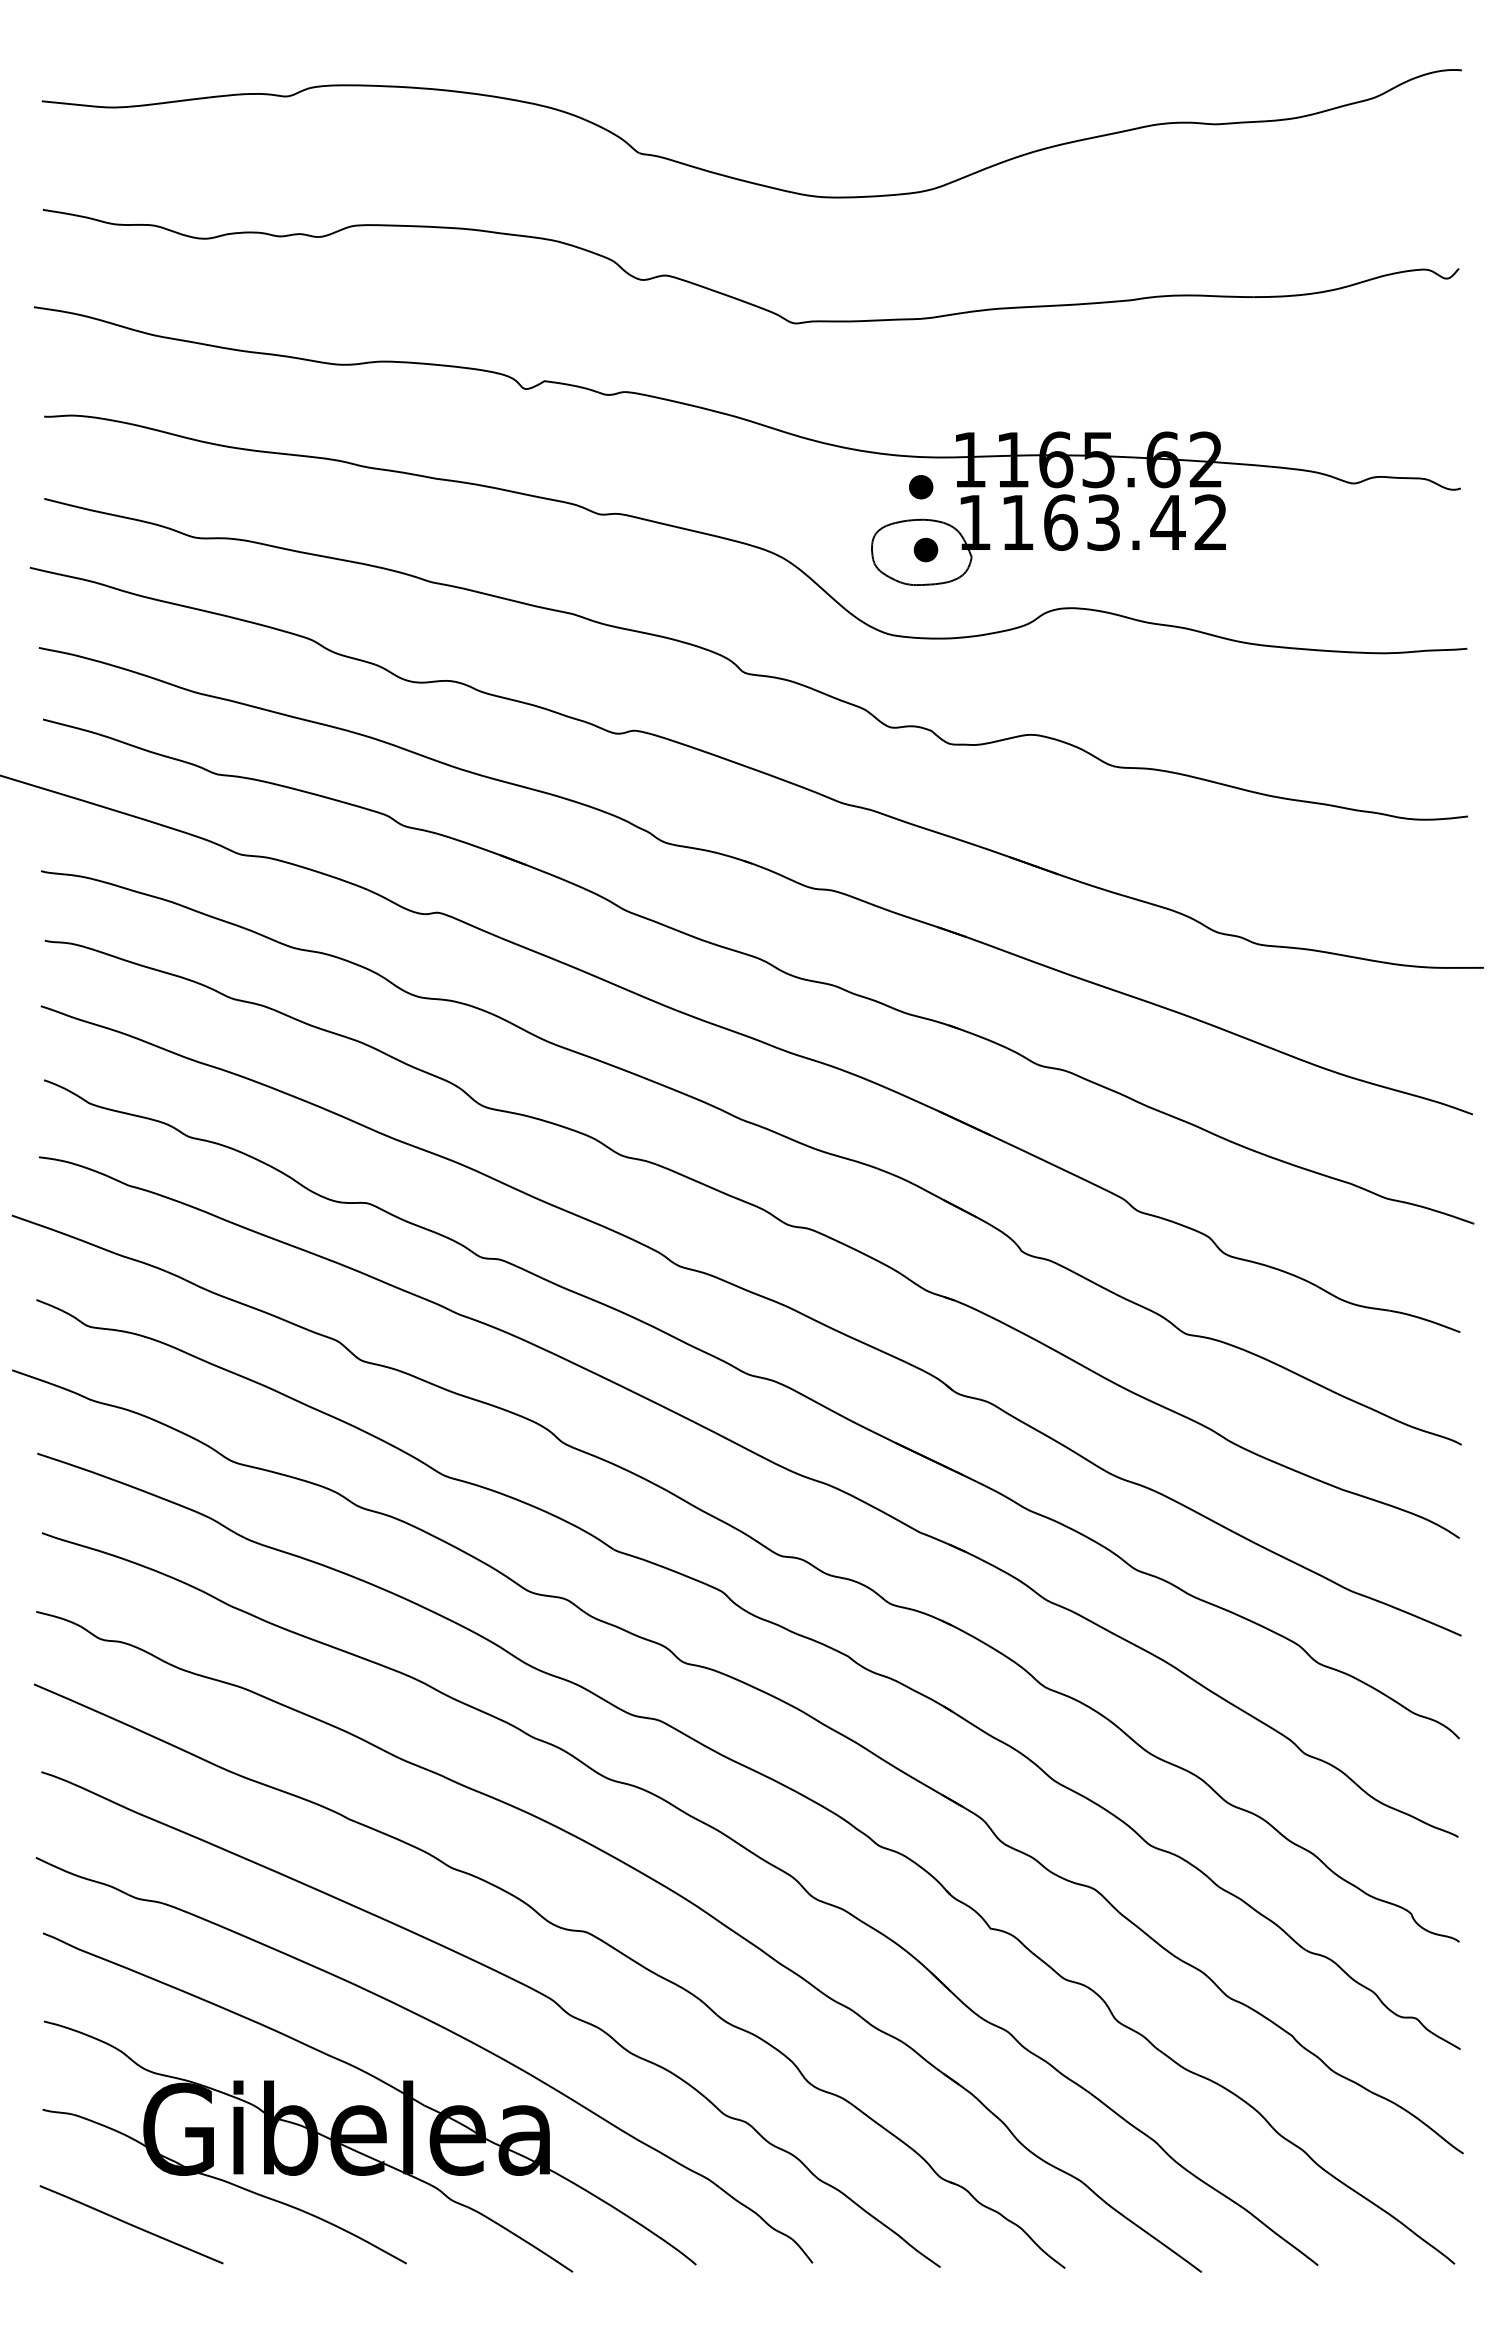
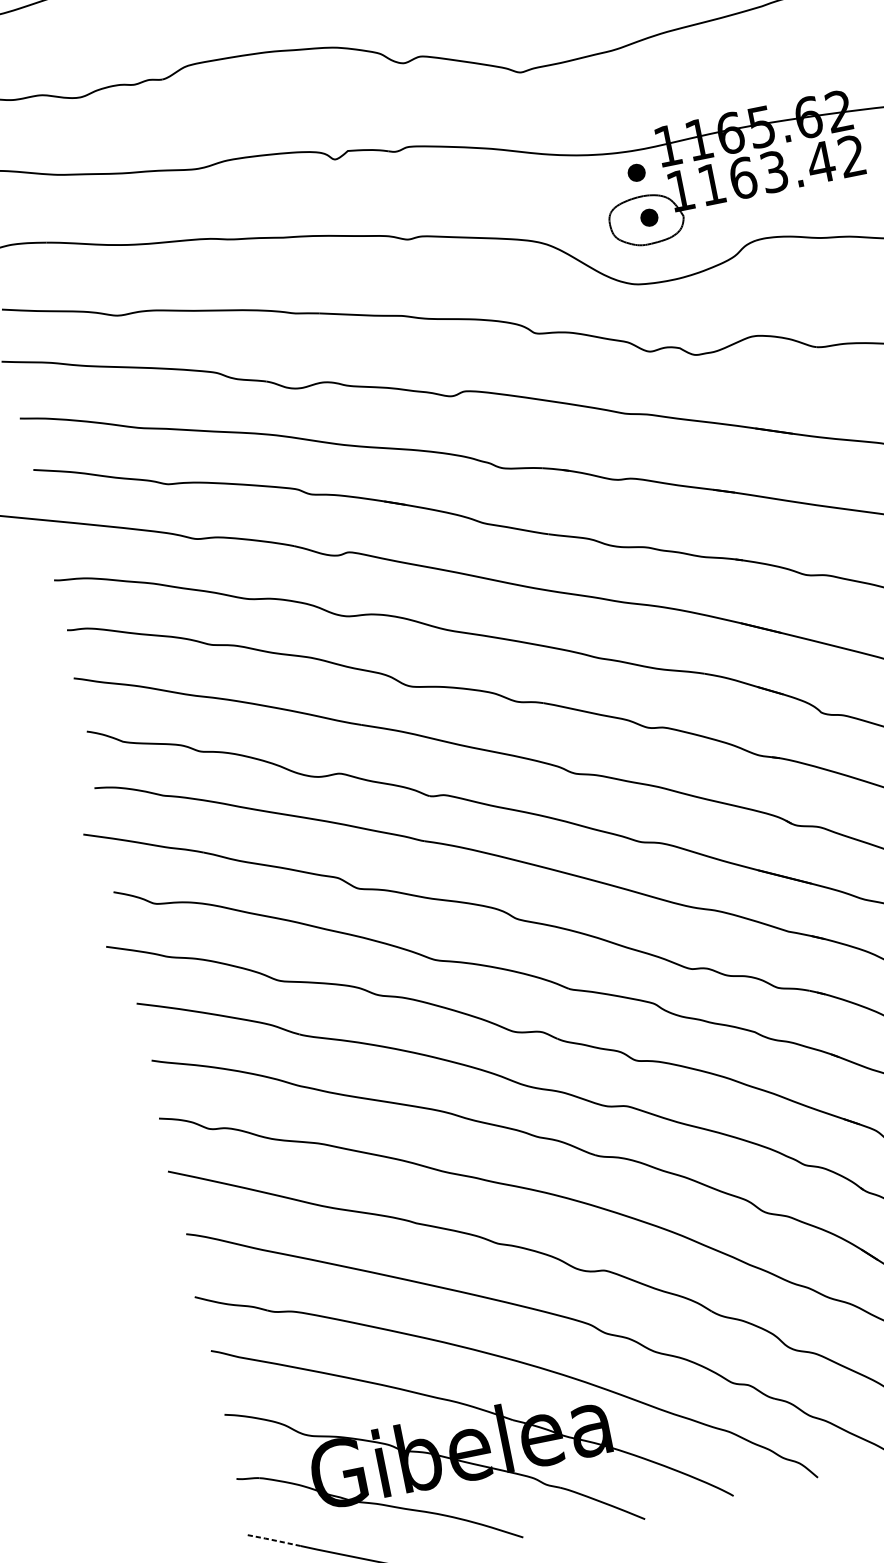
line: (74, 2200) -> (272, 1540), solid -> dashed

